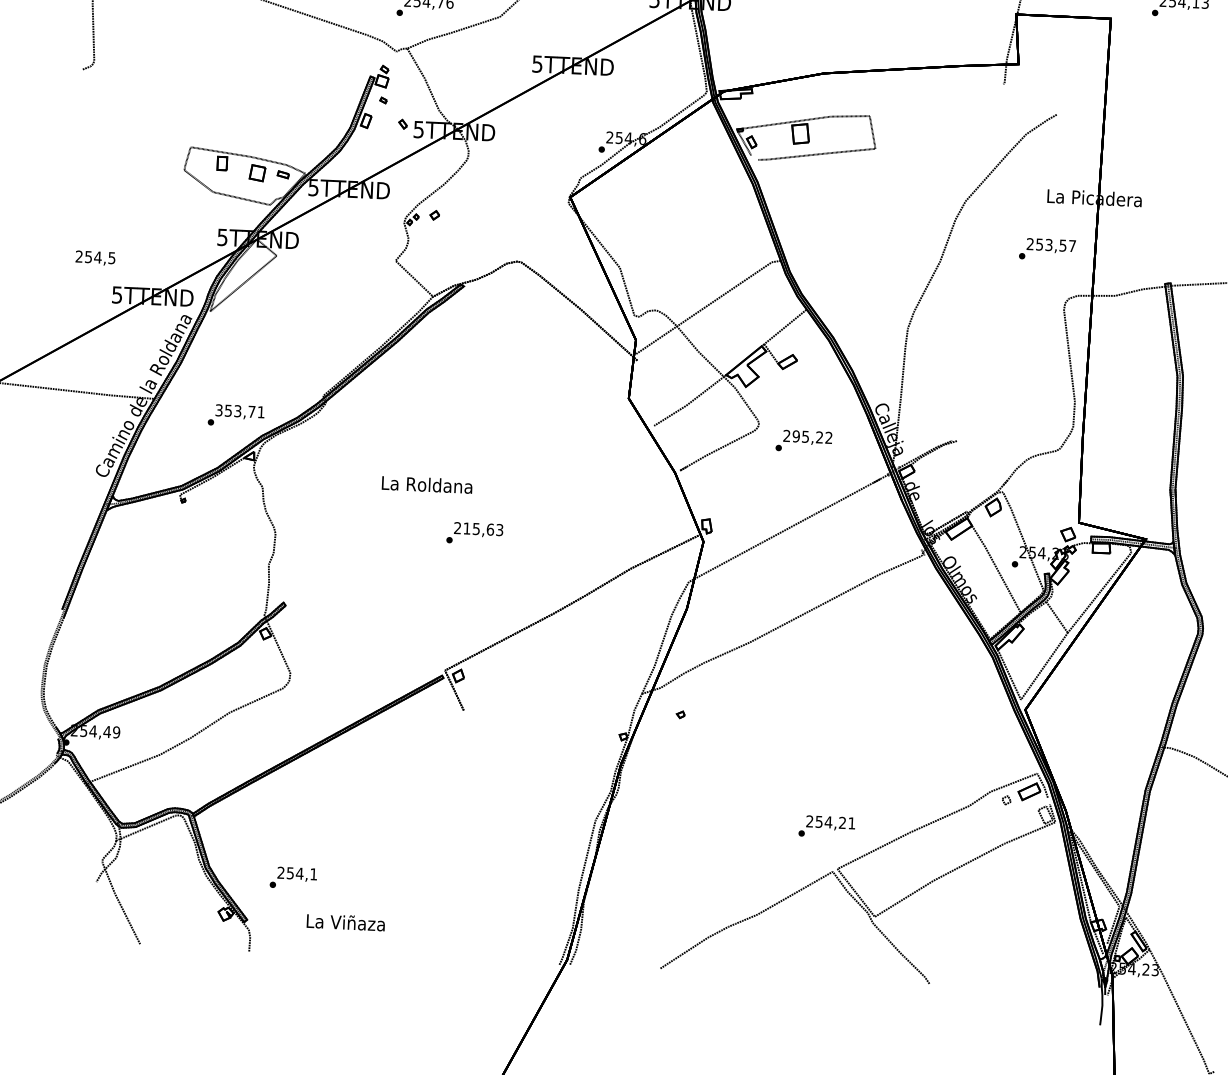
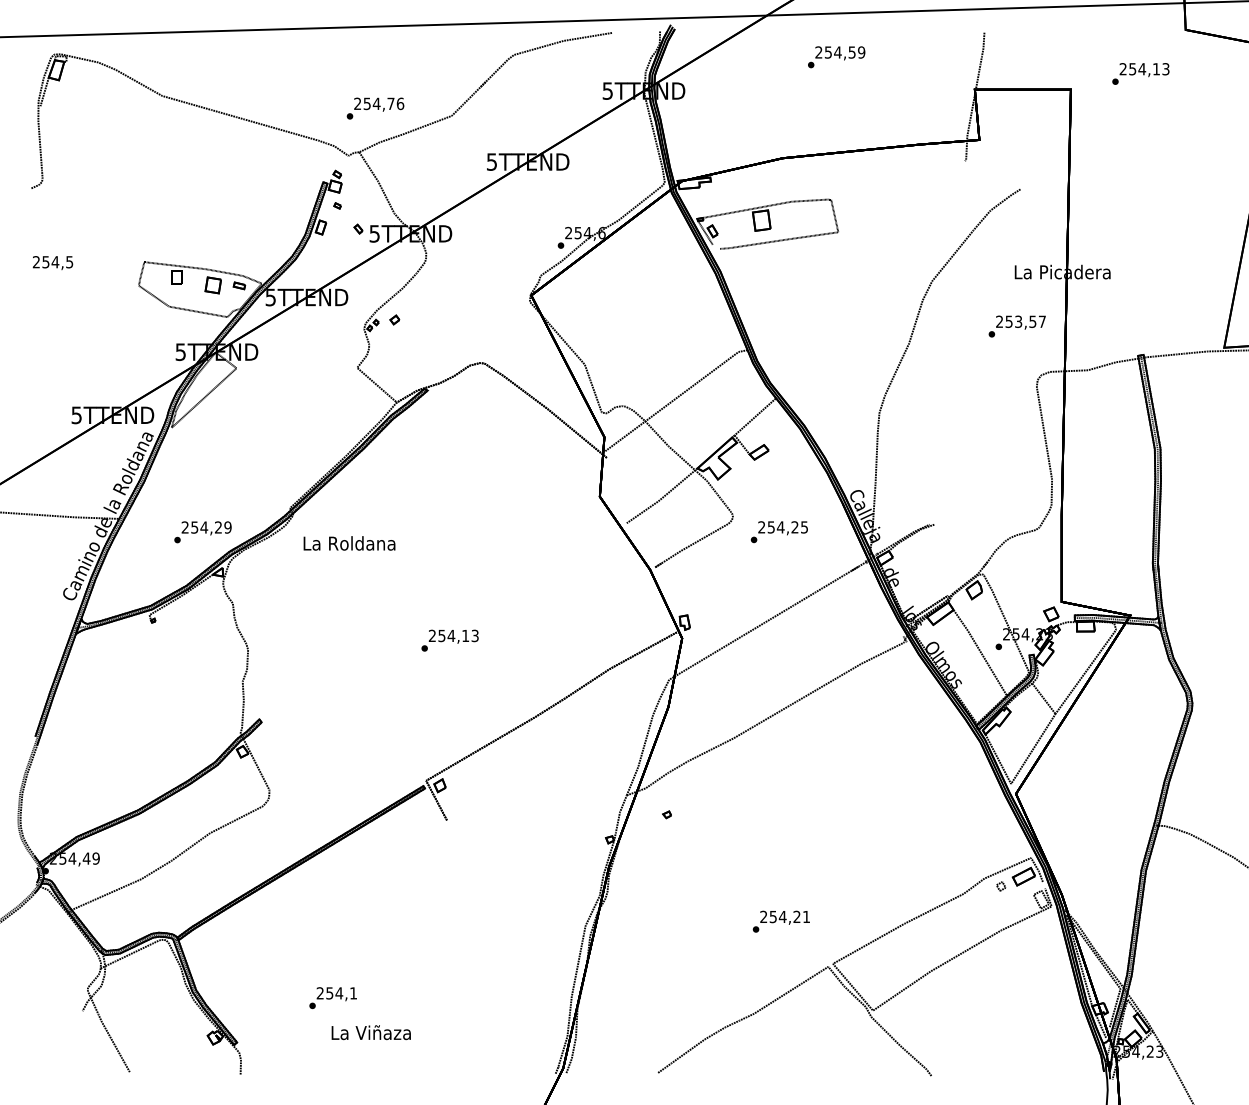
text: (95, 257) -> (52, 262), moved
text: (240, 411) -> (206, 527), 353,71 -> 254,29
text: (812, 437) -> (787, 527), 295,22 -> 254,25
text: (427, 484) -> (349, 543), moved
text: (478, 528) -> (453, 635), 215,63 -> 254,13
text: (826, 826) -> (780, 921), moved
text: (292, 878) -> (332, 998), moved
text: (345, 922) -> (370, 1032), moved

